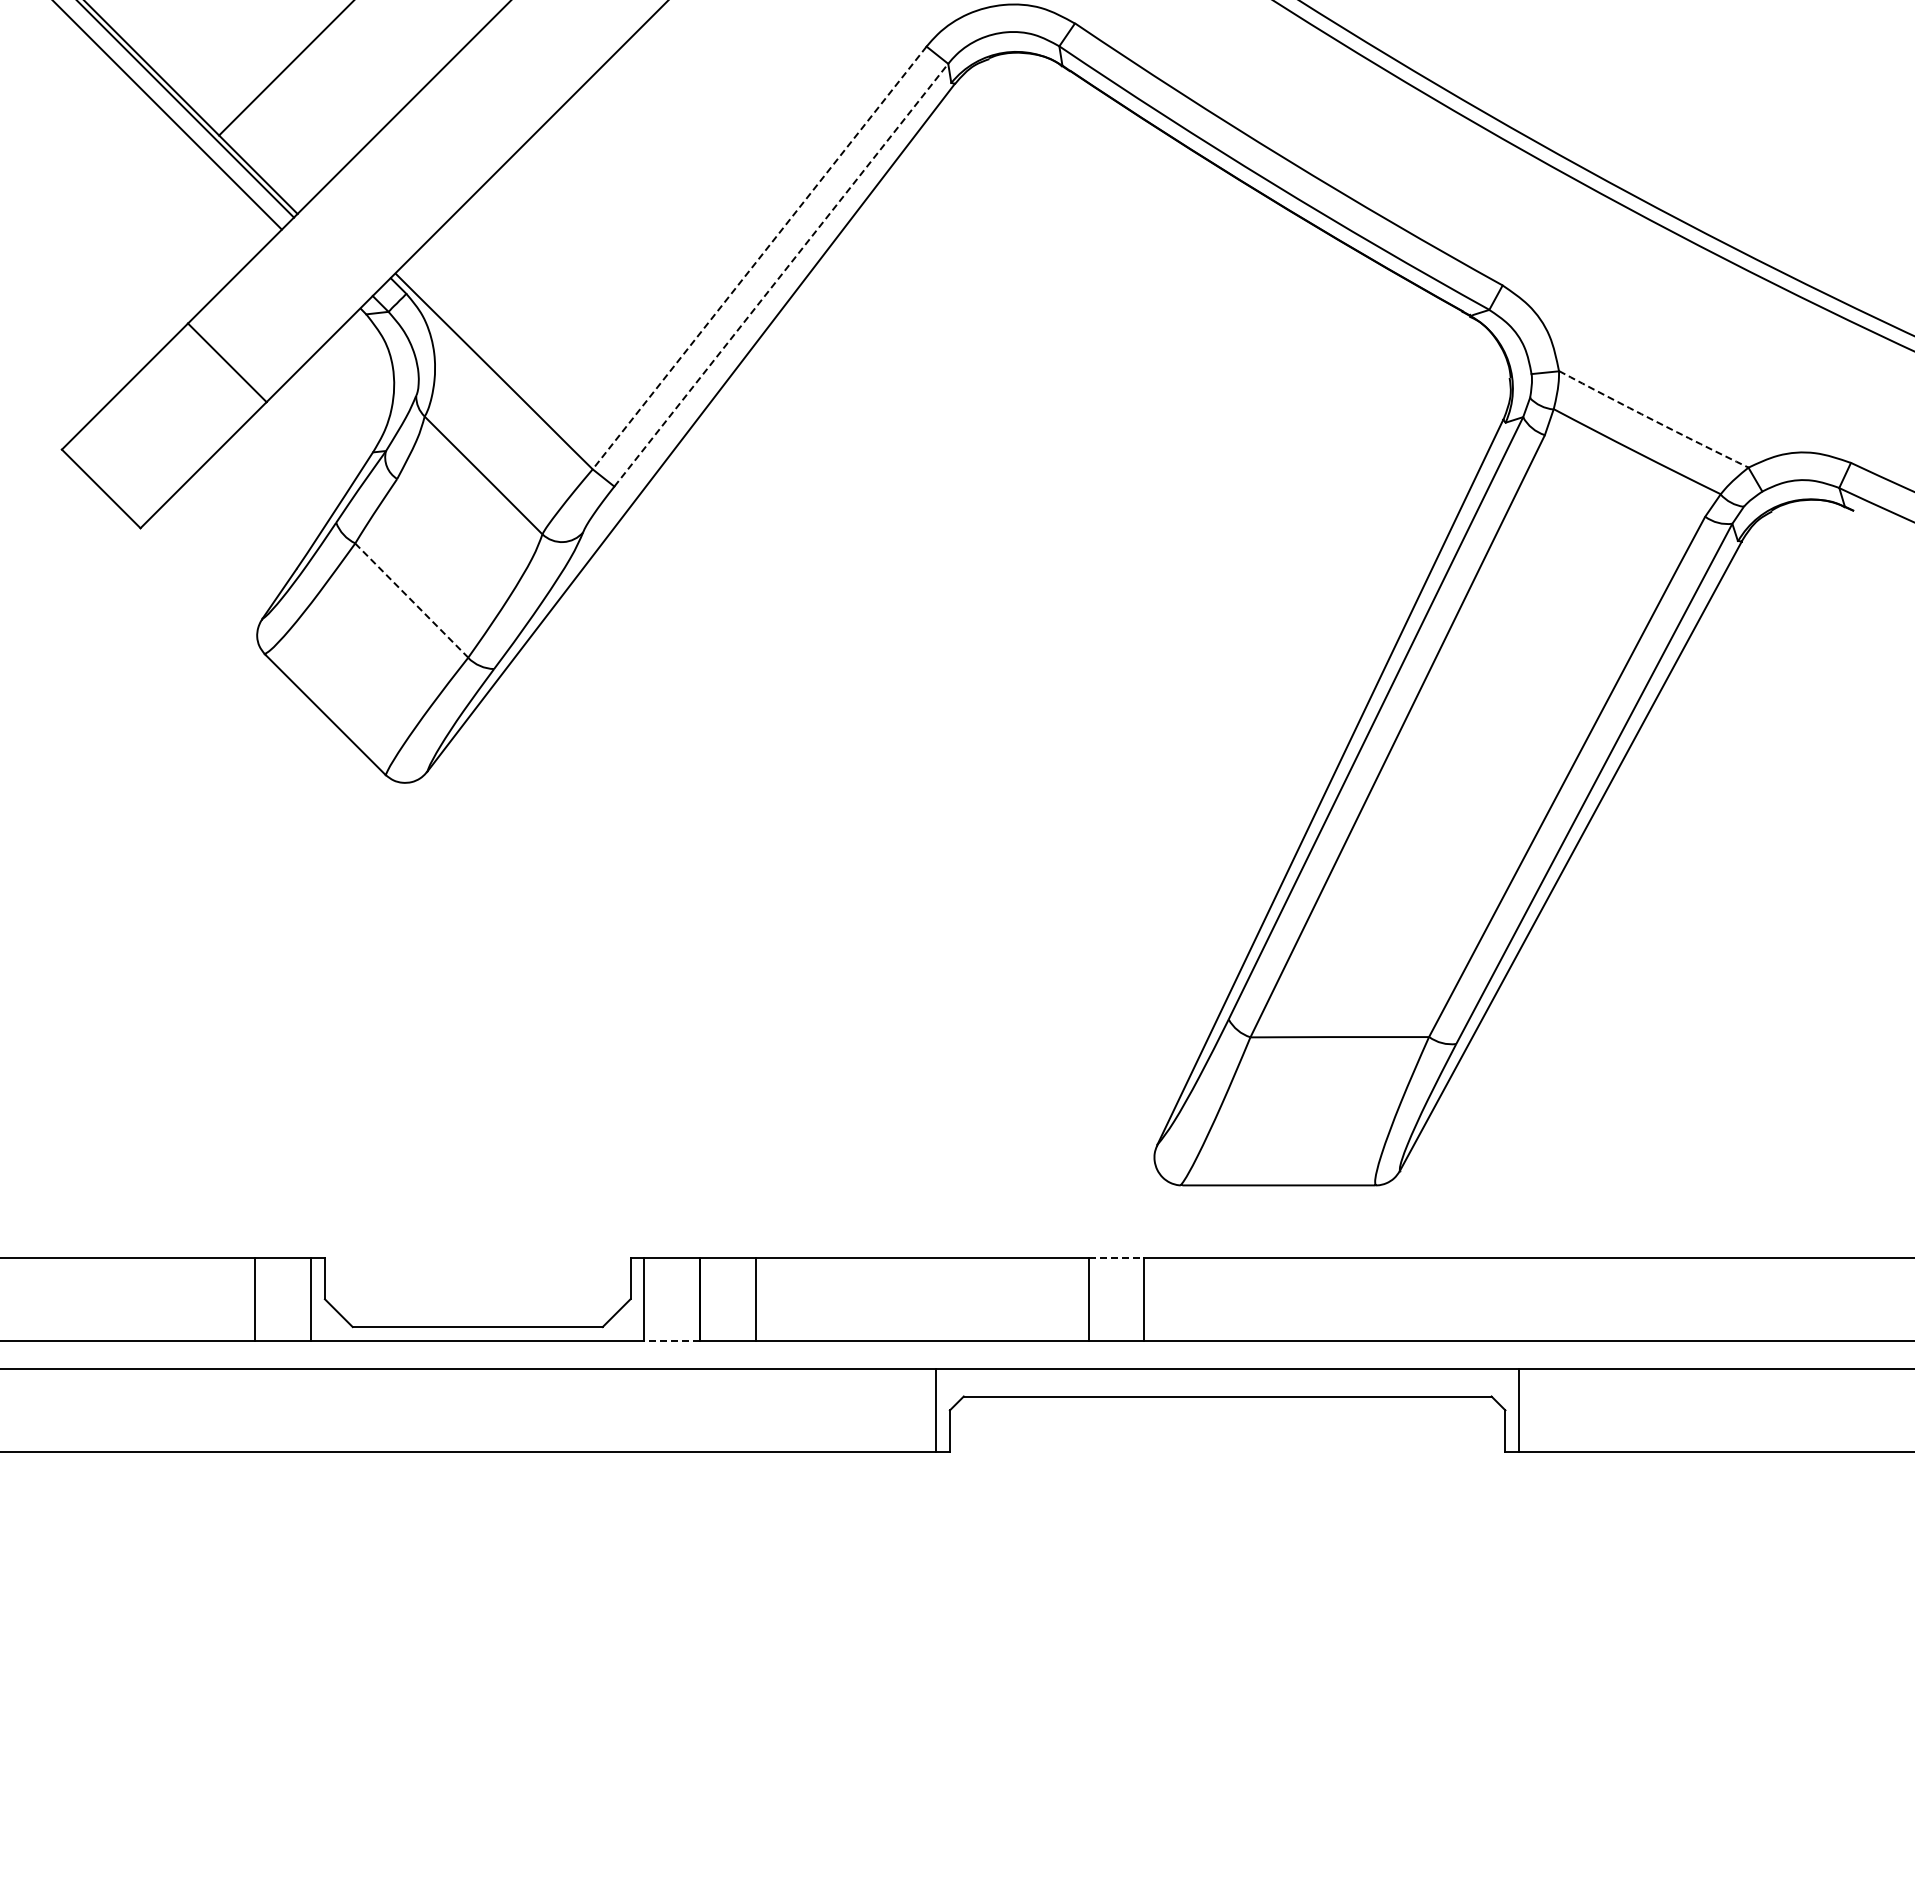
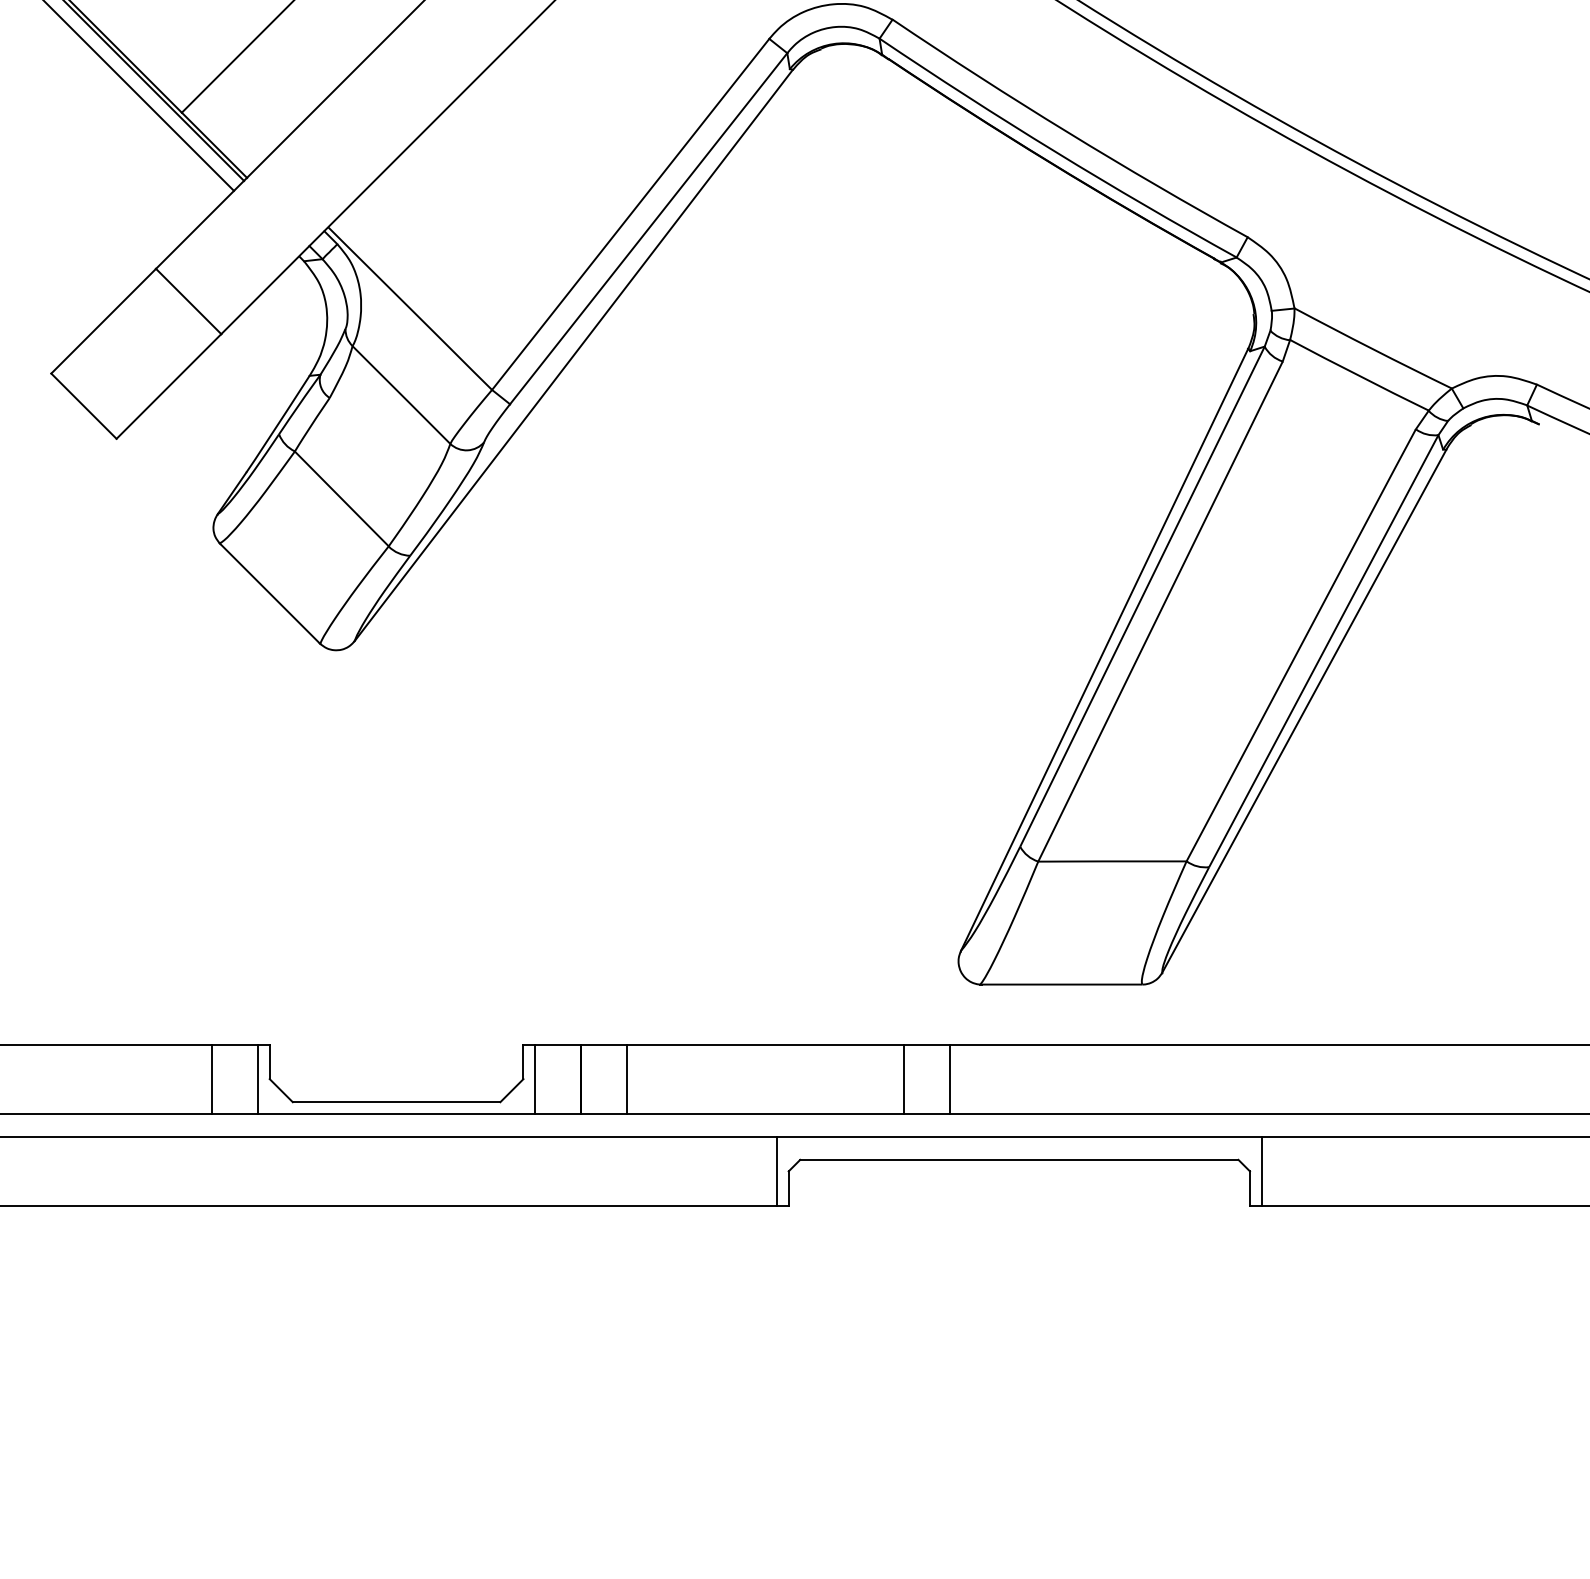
line: (759, 258) -> (630, 214), dashed -> solid
line: (781, 274) -> (648, 228), dashed -> solid
arc: (1653, 420) -> (1372, 349), dashed -> solid
line: (412, 600) -> (342, 498), dashed -> solid
line: (1116, 1257) -> (927, 1044), dashed -> solid
line: (671, 1340) -> (557, 1113), dashed -> solid

